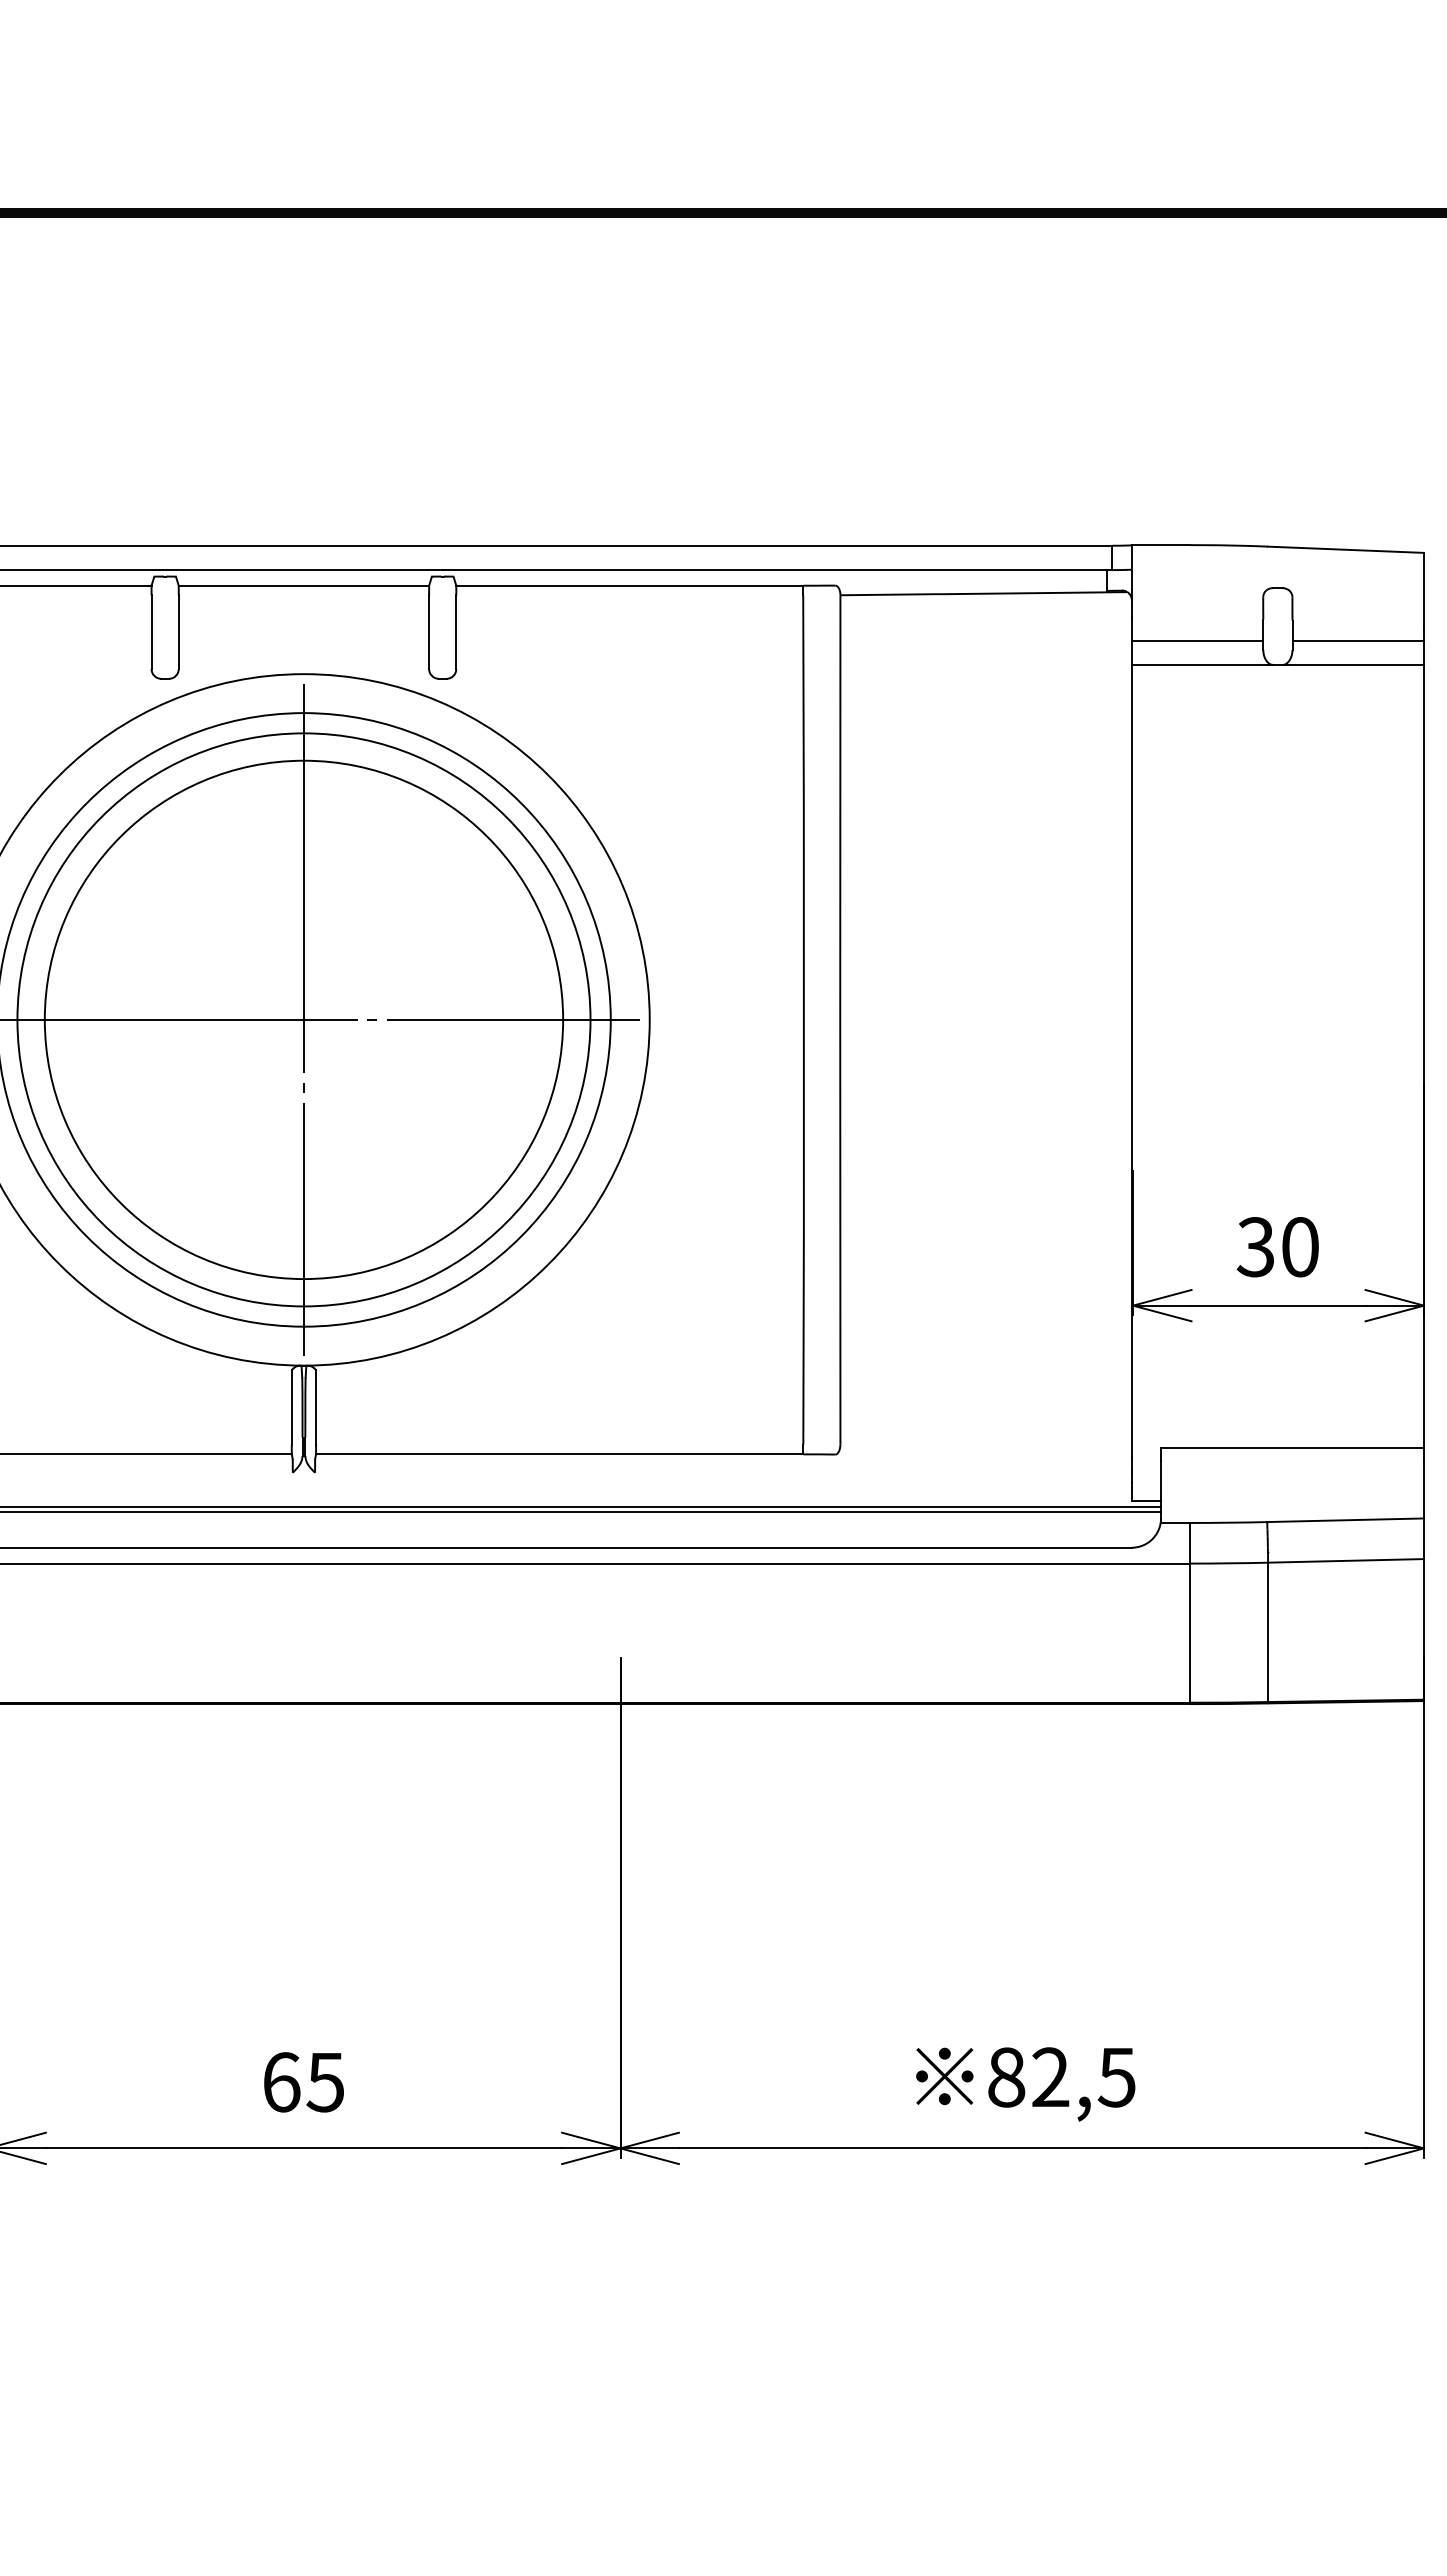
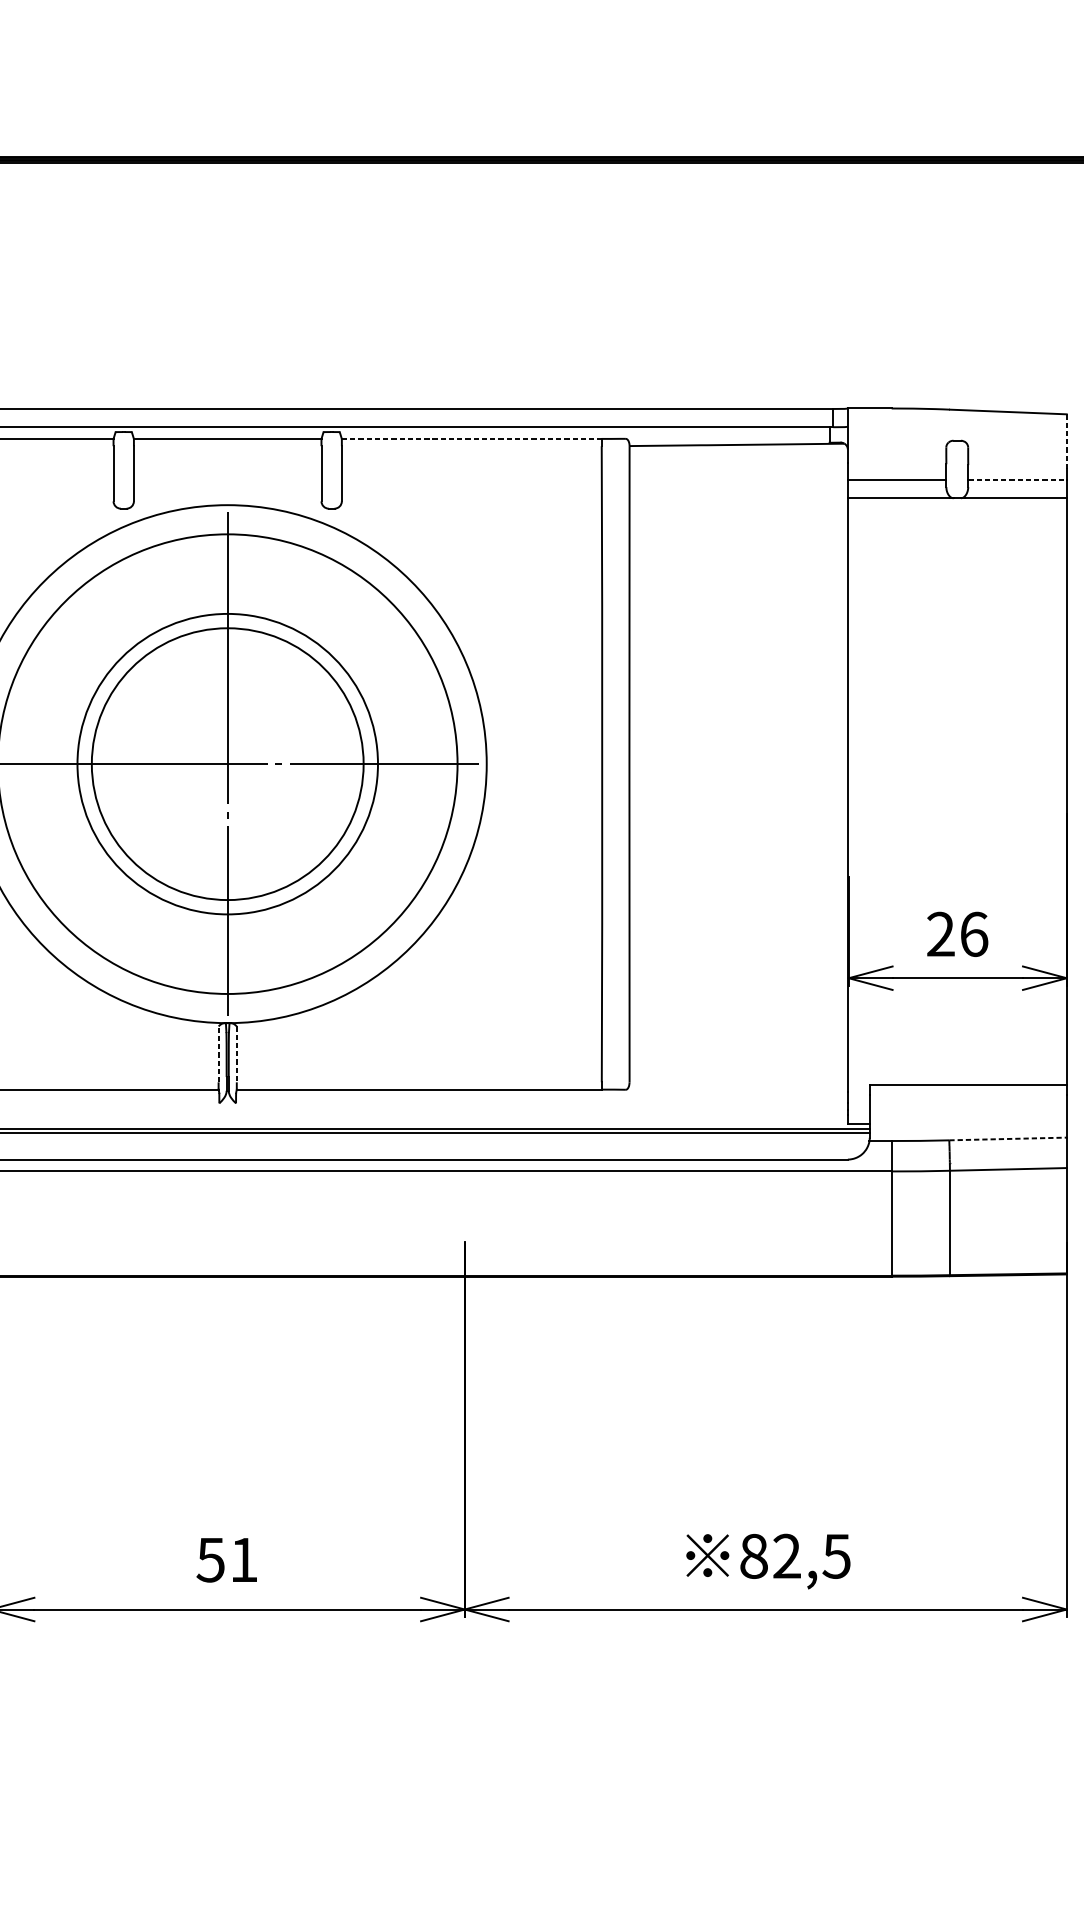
line: (630, 585) -> (472, 438), solid -> dashed
line: (1424, 589) -> (1067, 441), solid -> dashed
line: (1358, 640) -> (1017, 479), solid -> dashed
circle: (303, 1019) -> (227, 763), size x0.7
circle: (303, 1019) -> (227, 763), size x0.7
text: (1277, 1247) -> (957, 934), 30 -> 26
line: (291, 1406) -> (218, 1053), solid -> dashed
line: (316, 1407) -> (237, 1054), solid -> dashed
line: (1346, 1520) -> (1008, 1139), solid -> dashed
text: (302, 2082) -> (226, 1560), 65 -> 51

